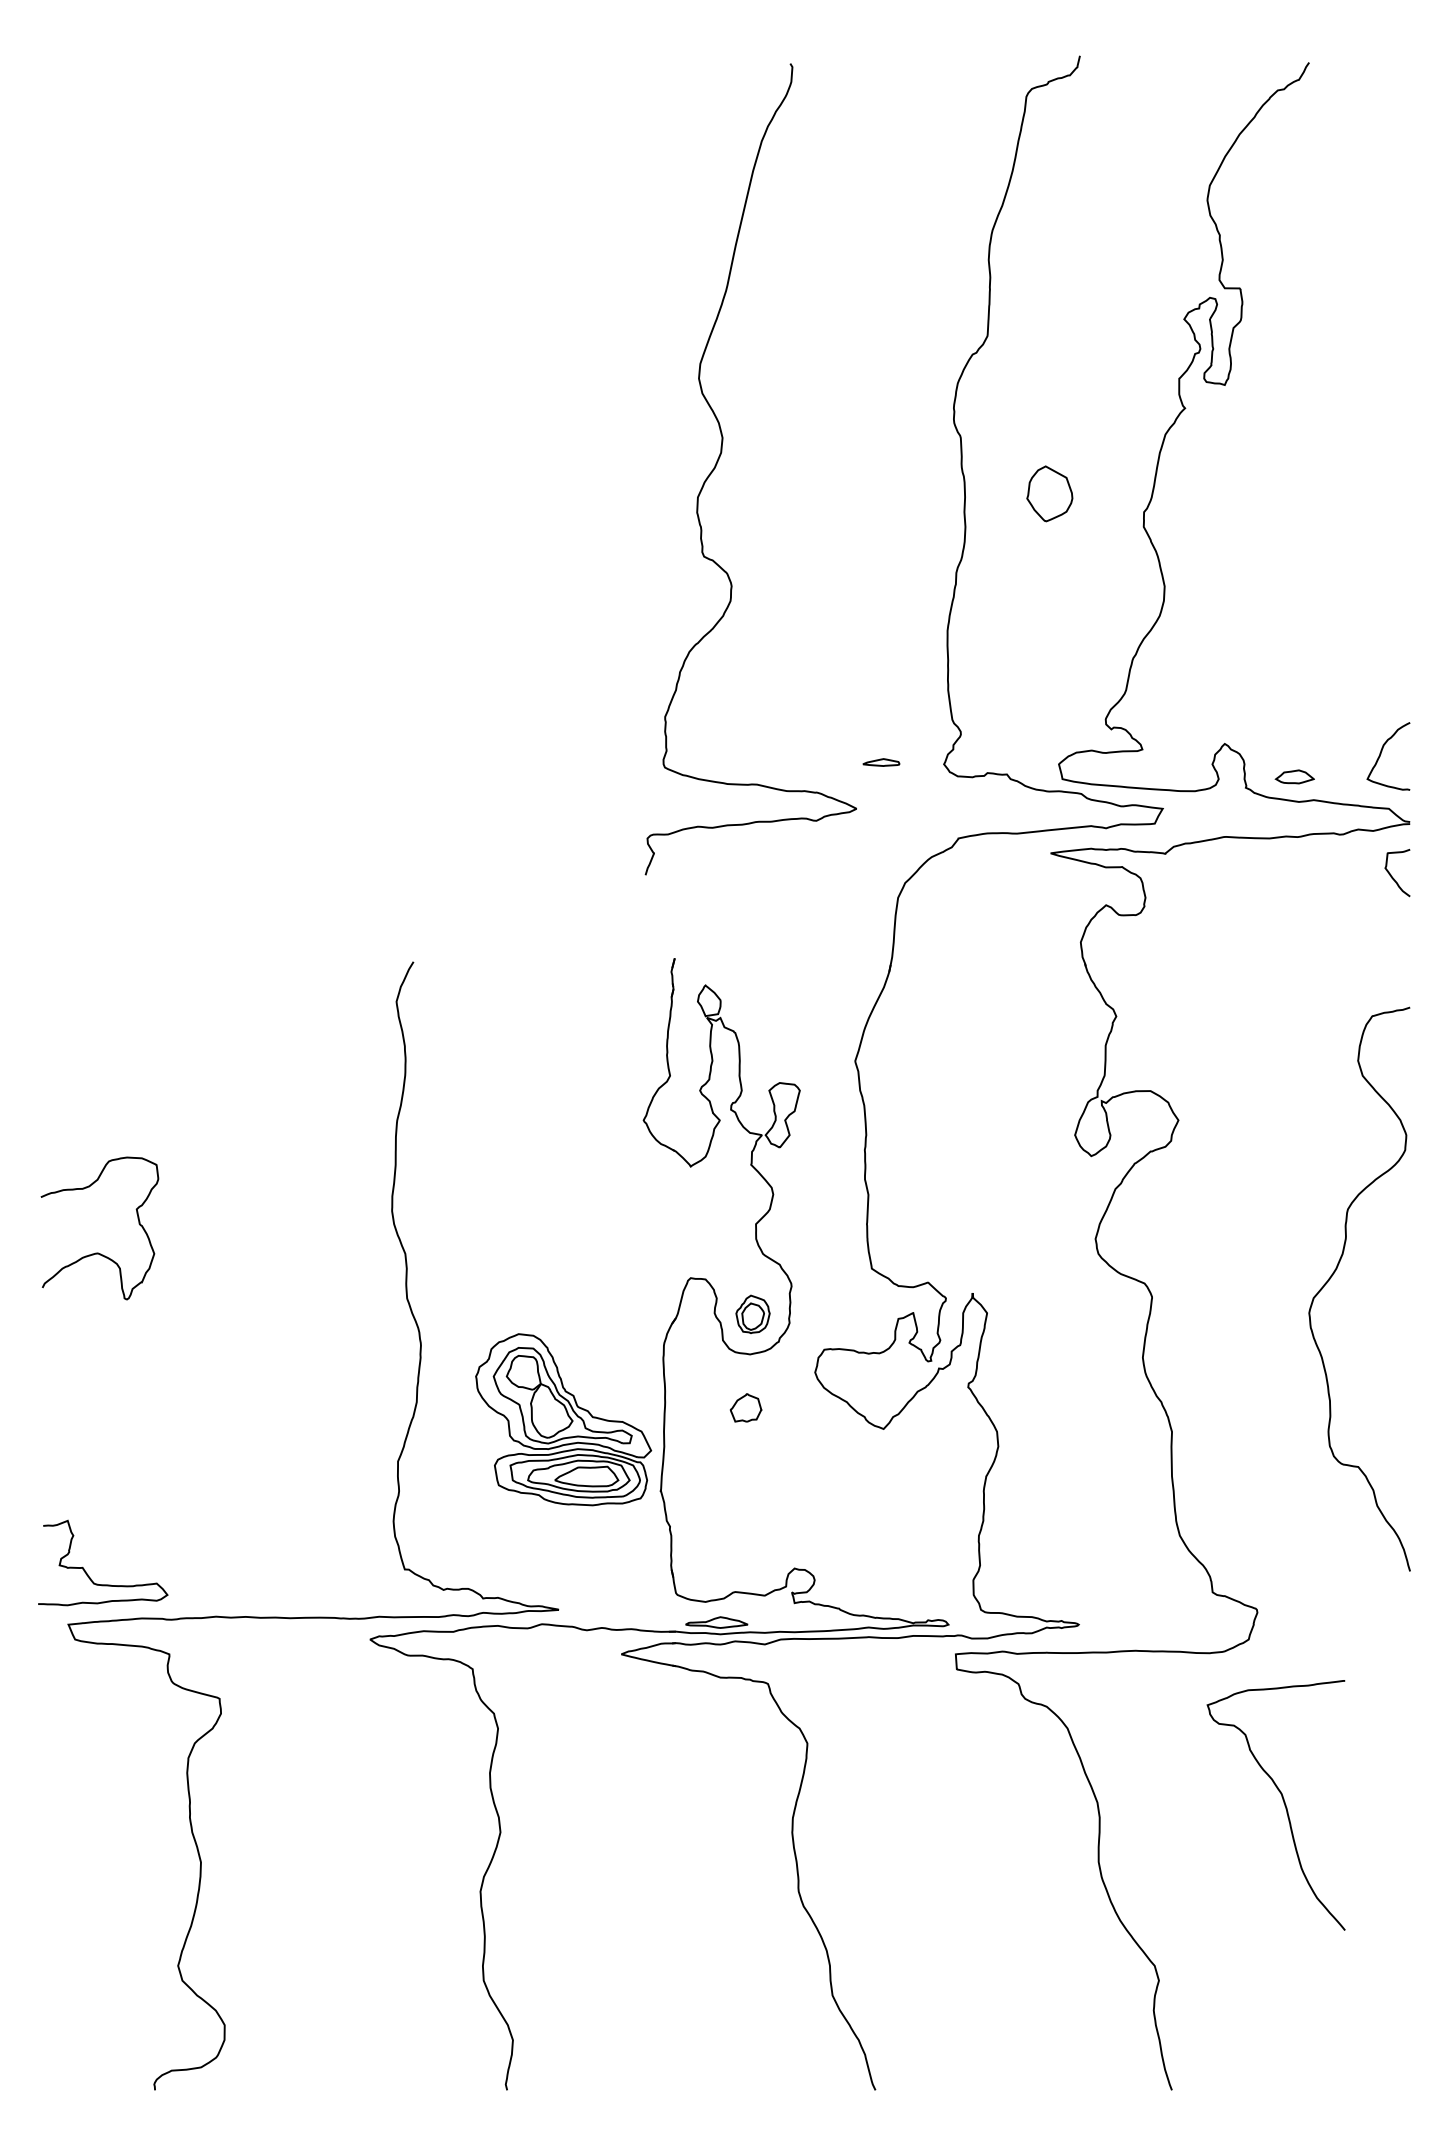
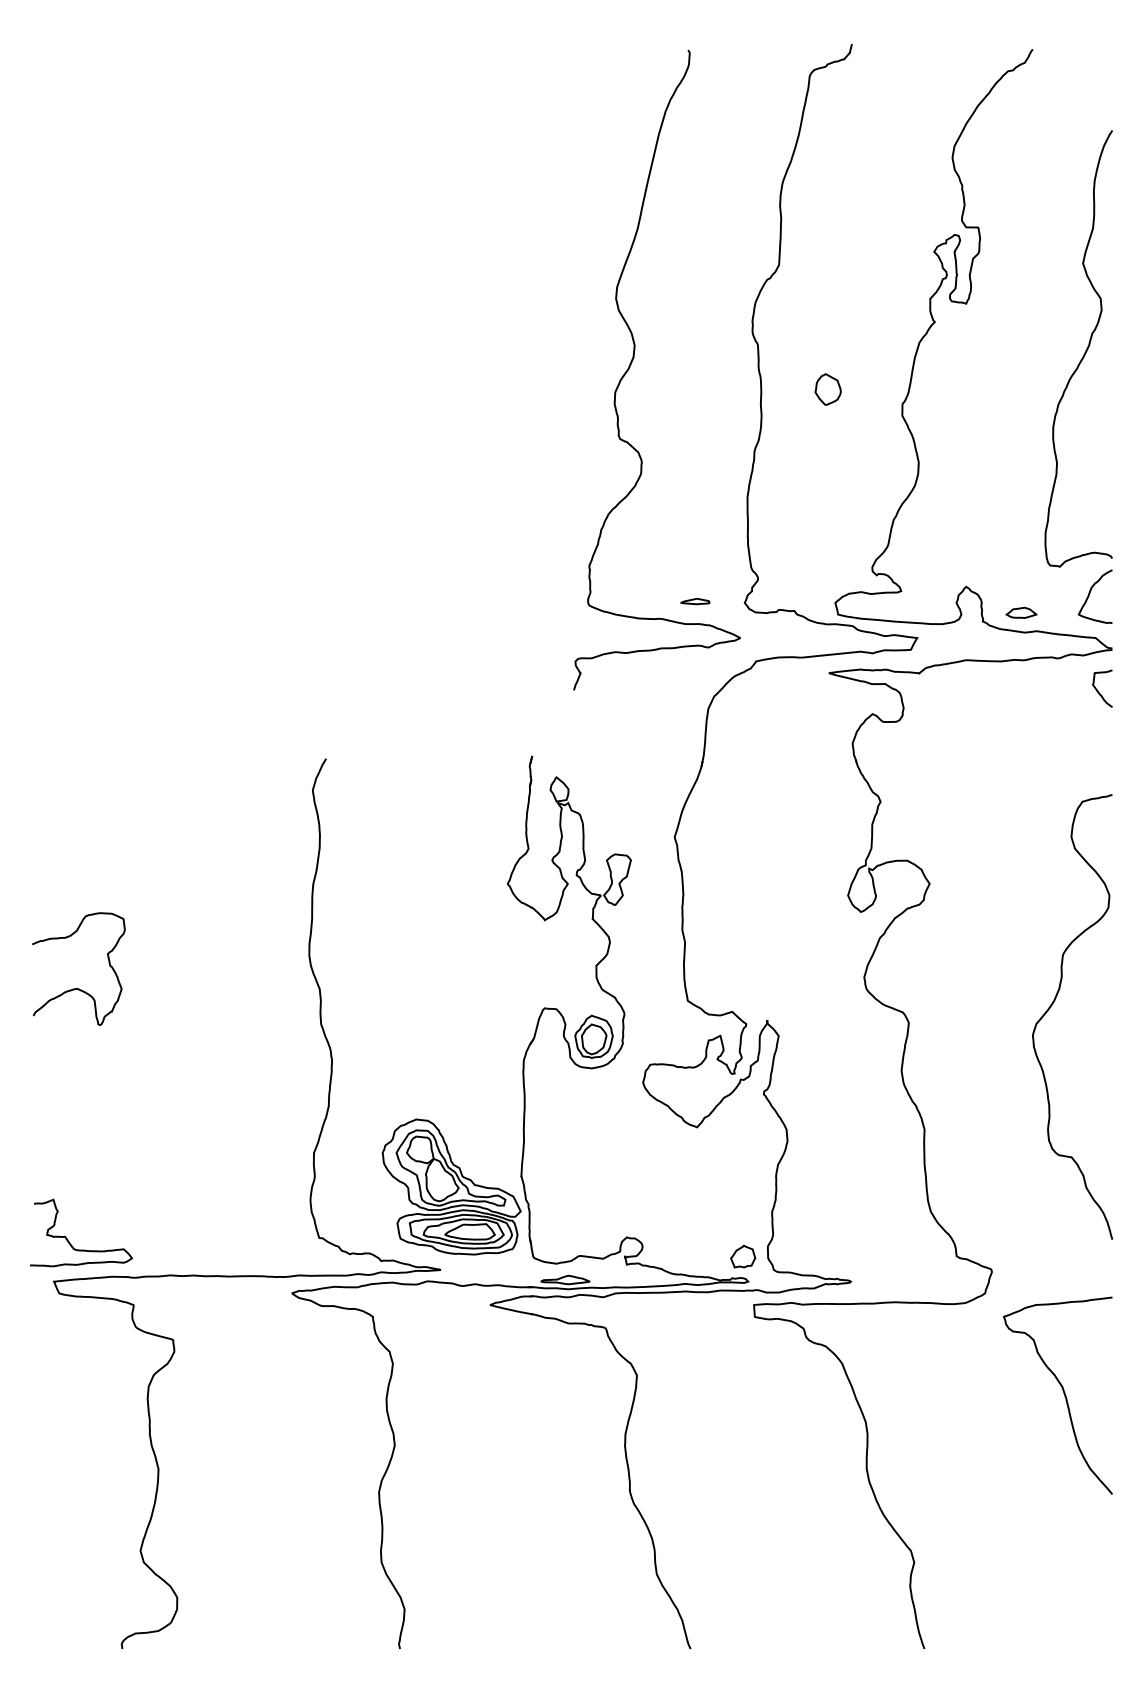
curve: (1375, 446) -> (1085, 352), added
curve: (720, 457) -> (633, 360), moved
part: (1049, 493) -> (827, 389), size x0.71
part: (752, 1314) -> (593, 1036), size x1.43
part: (745, 1407) -> (742, 1256), moved
part: (563, 1419) -> (451, 1186), moved
curve: (1283, 1803) -> (1063, 1394), moved

